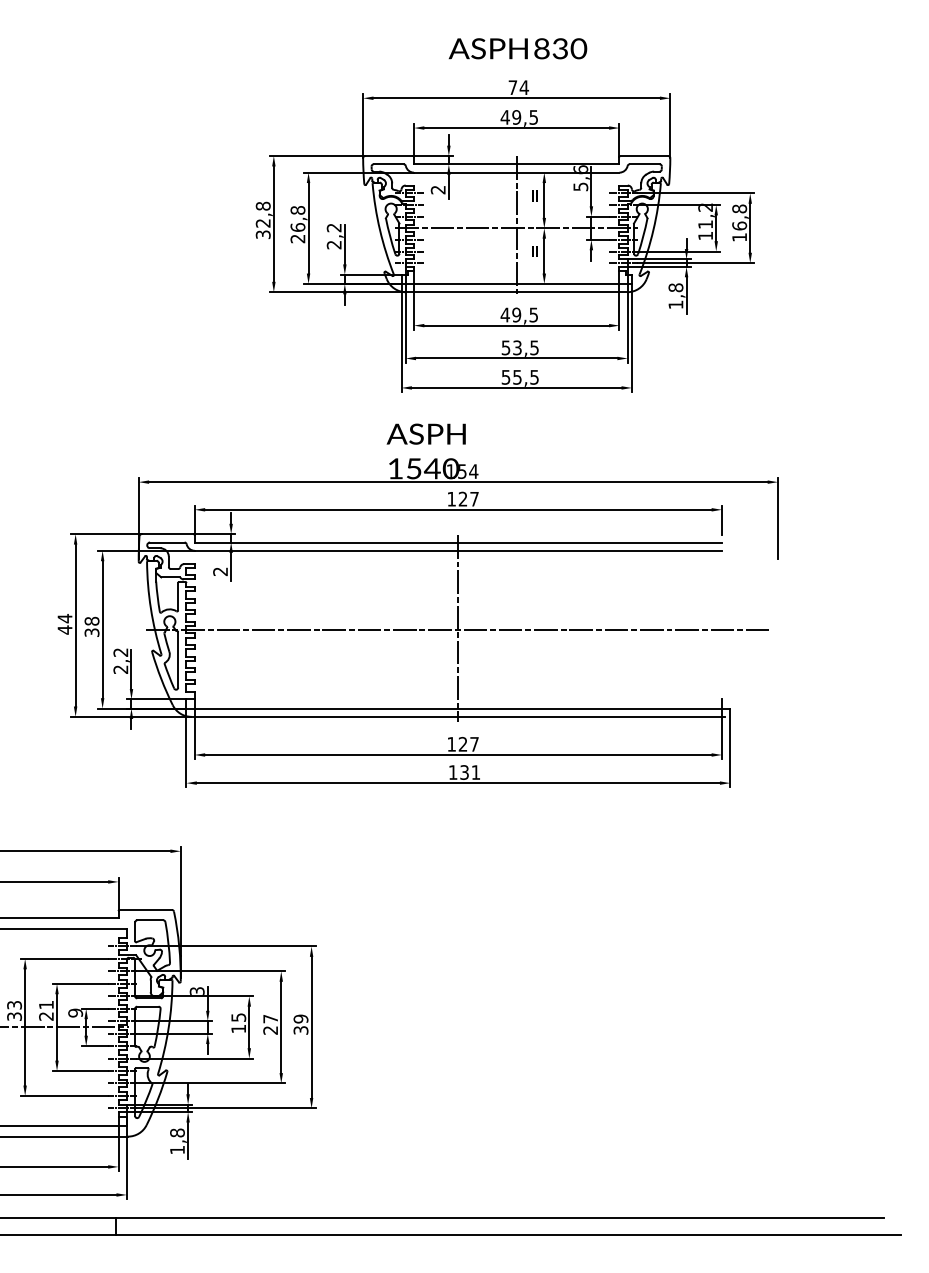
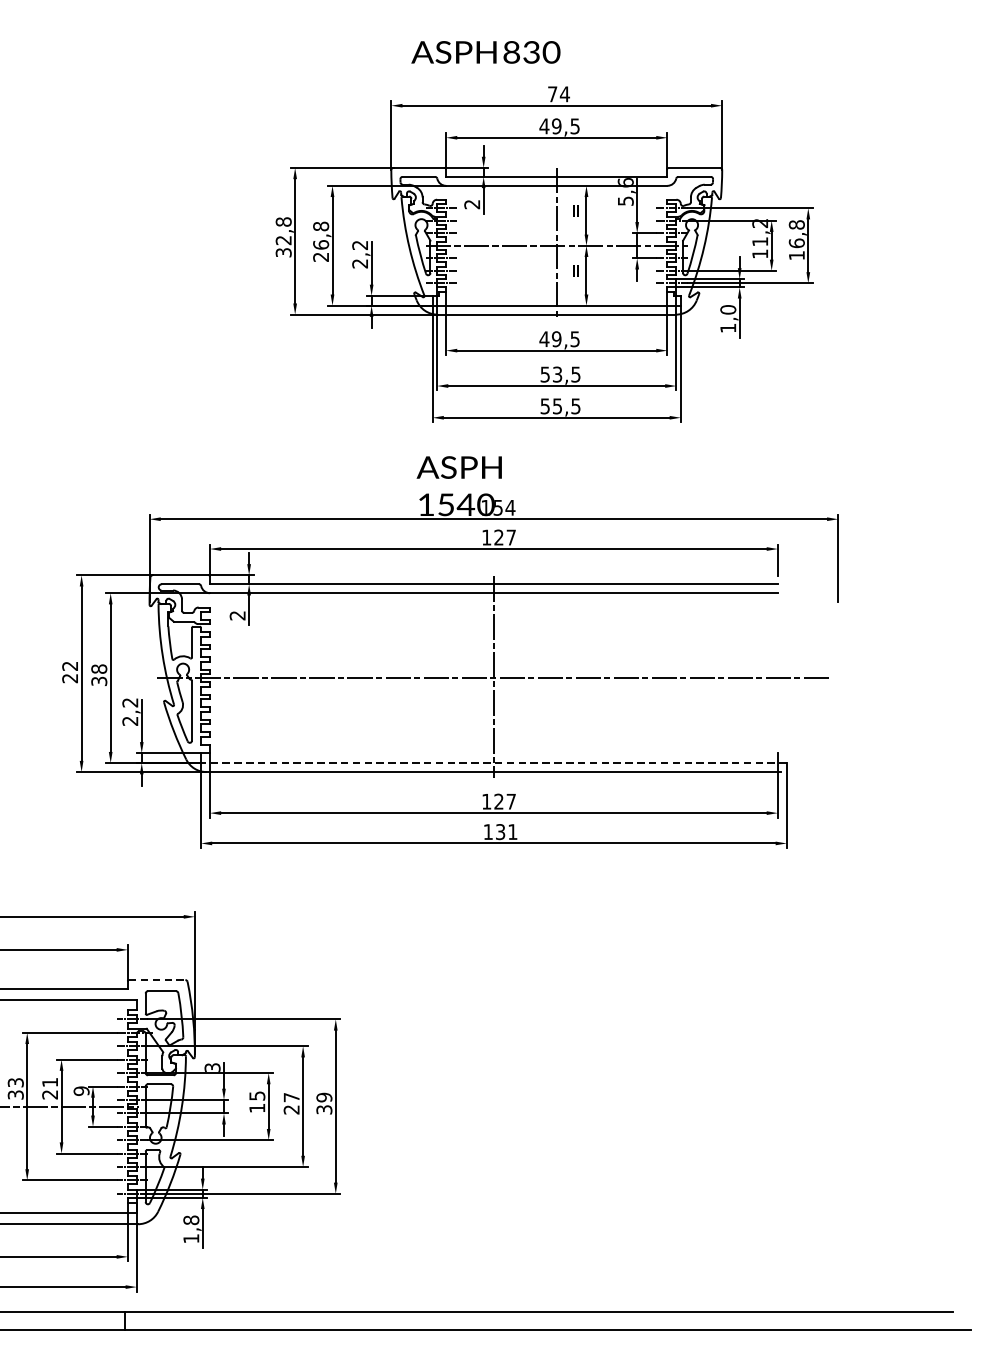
text: (517, 48) -> (485, 52), moved
text: (675, 287) -> (727, 309), 1,8 -> 1,0
text: (64, 624) -> (69, 672), 44 -> 22
line: (458, 708) -> (494, 763), solid -> dashed
line: (146, 909) -> (157, 979), solid -> dashed

